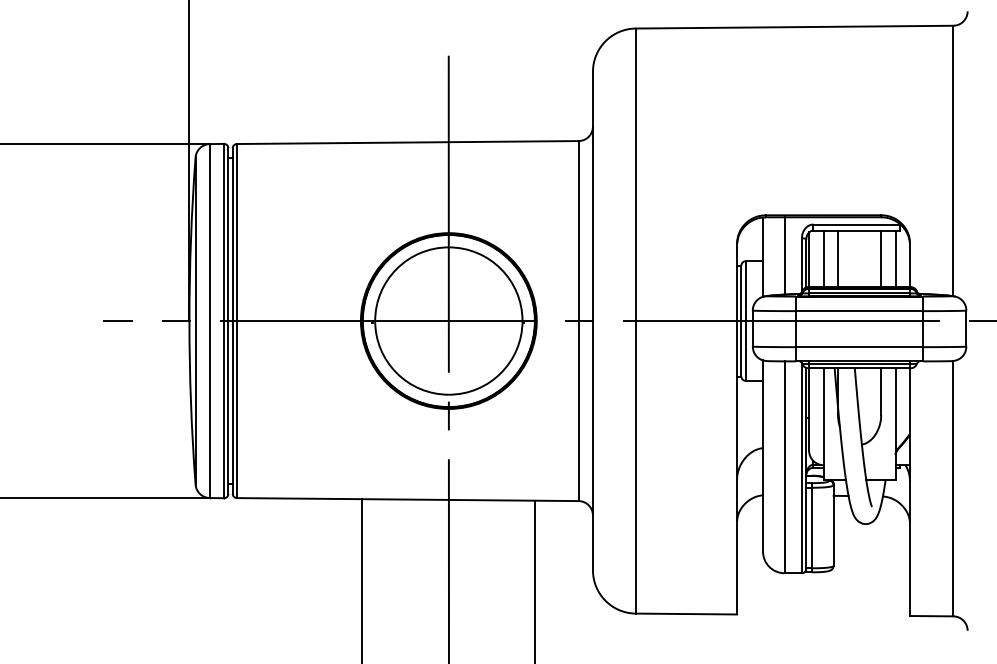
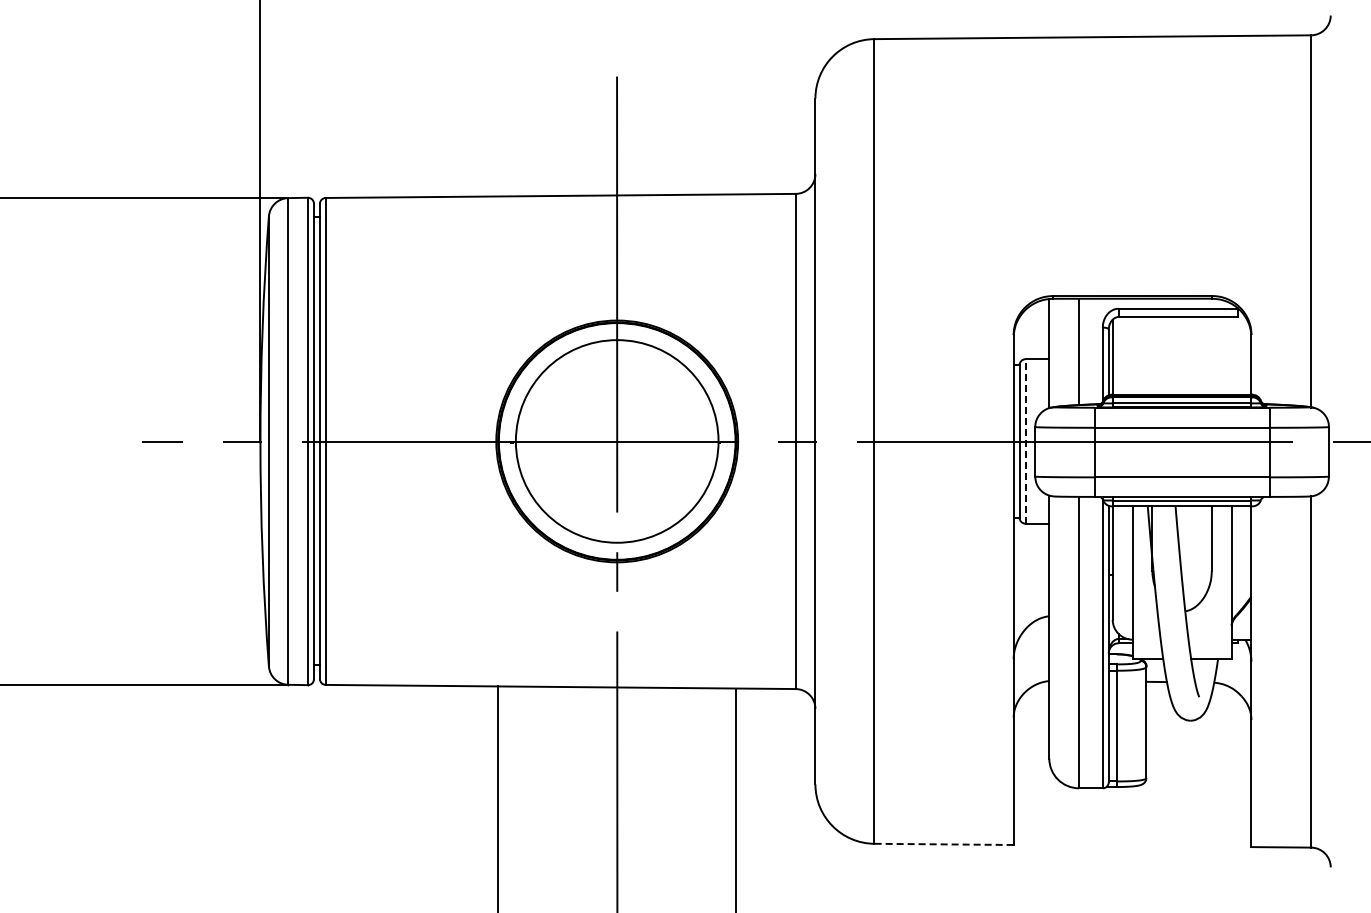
line: (823, 258) -> (1132, 355), removed
line: (838, 258) -> (1152, 355), removed
line: (880, 258) -> (1211, 355), removed
line: (895, 258) -> (1231, 355), removed
line: (745, 320) -> (1025, 440), solid -> dashed
line: (686, 614) -> (943, 844), solid -> dashed

